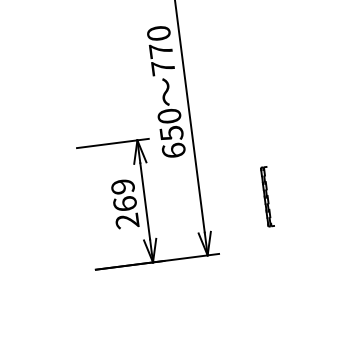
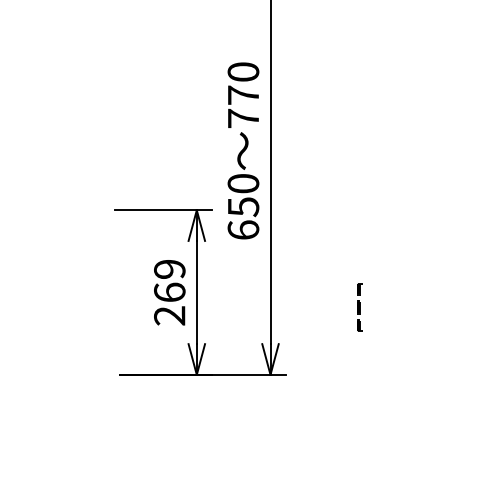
part: (267, 197) -> (359, 307), size x0.6

